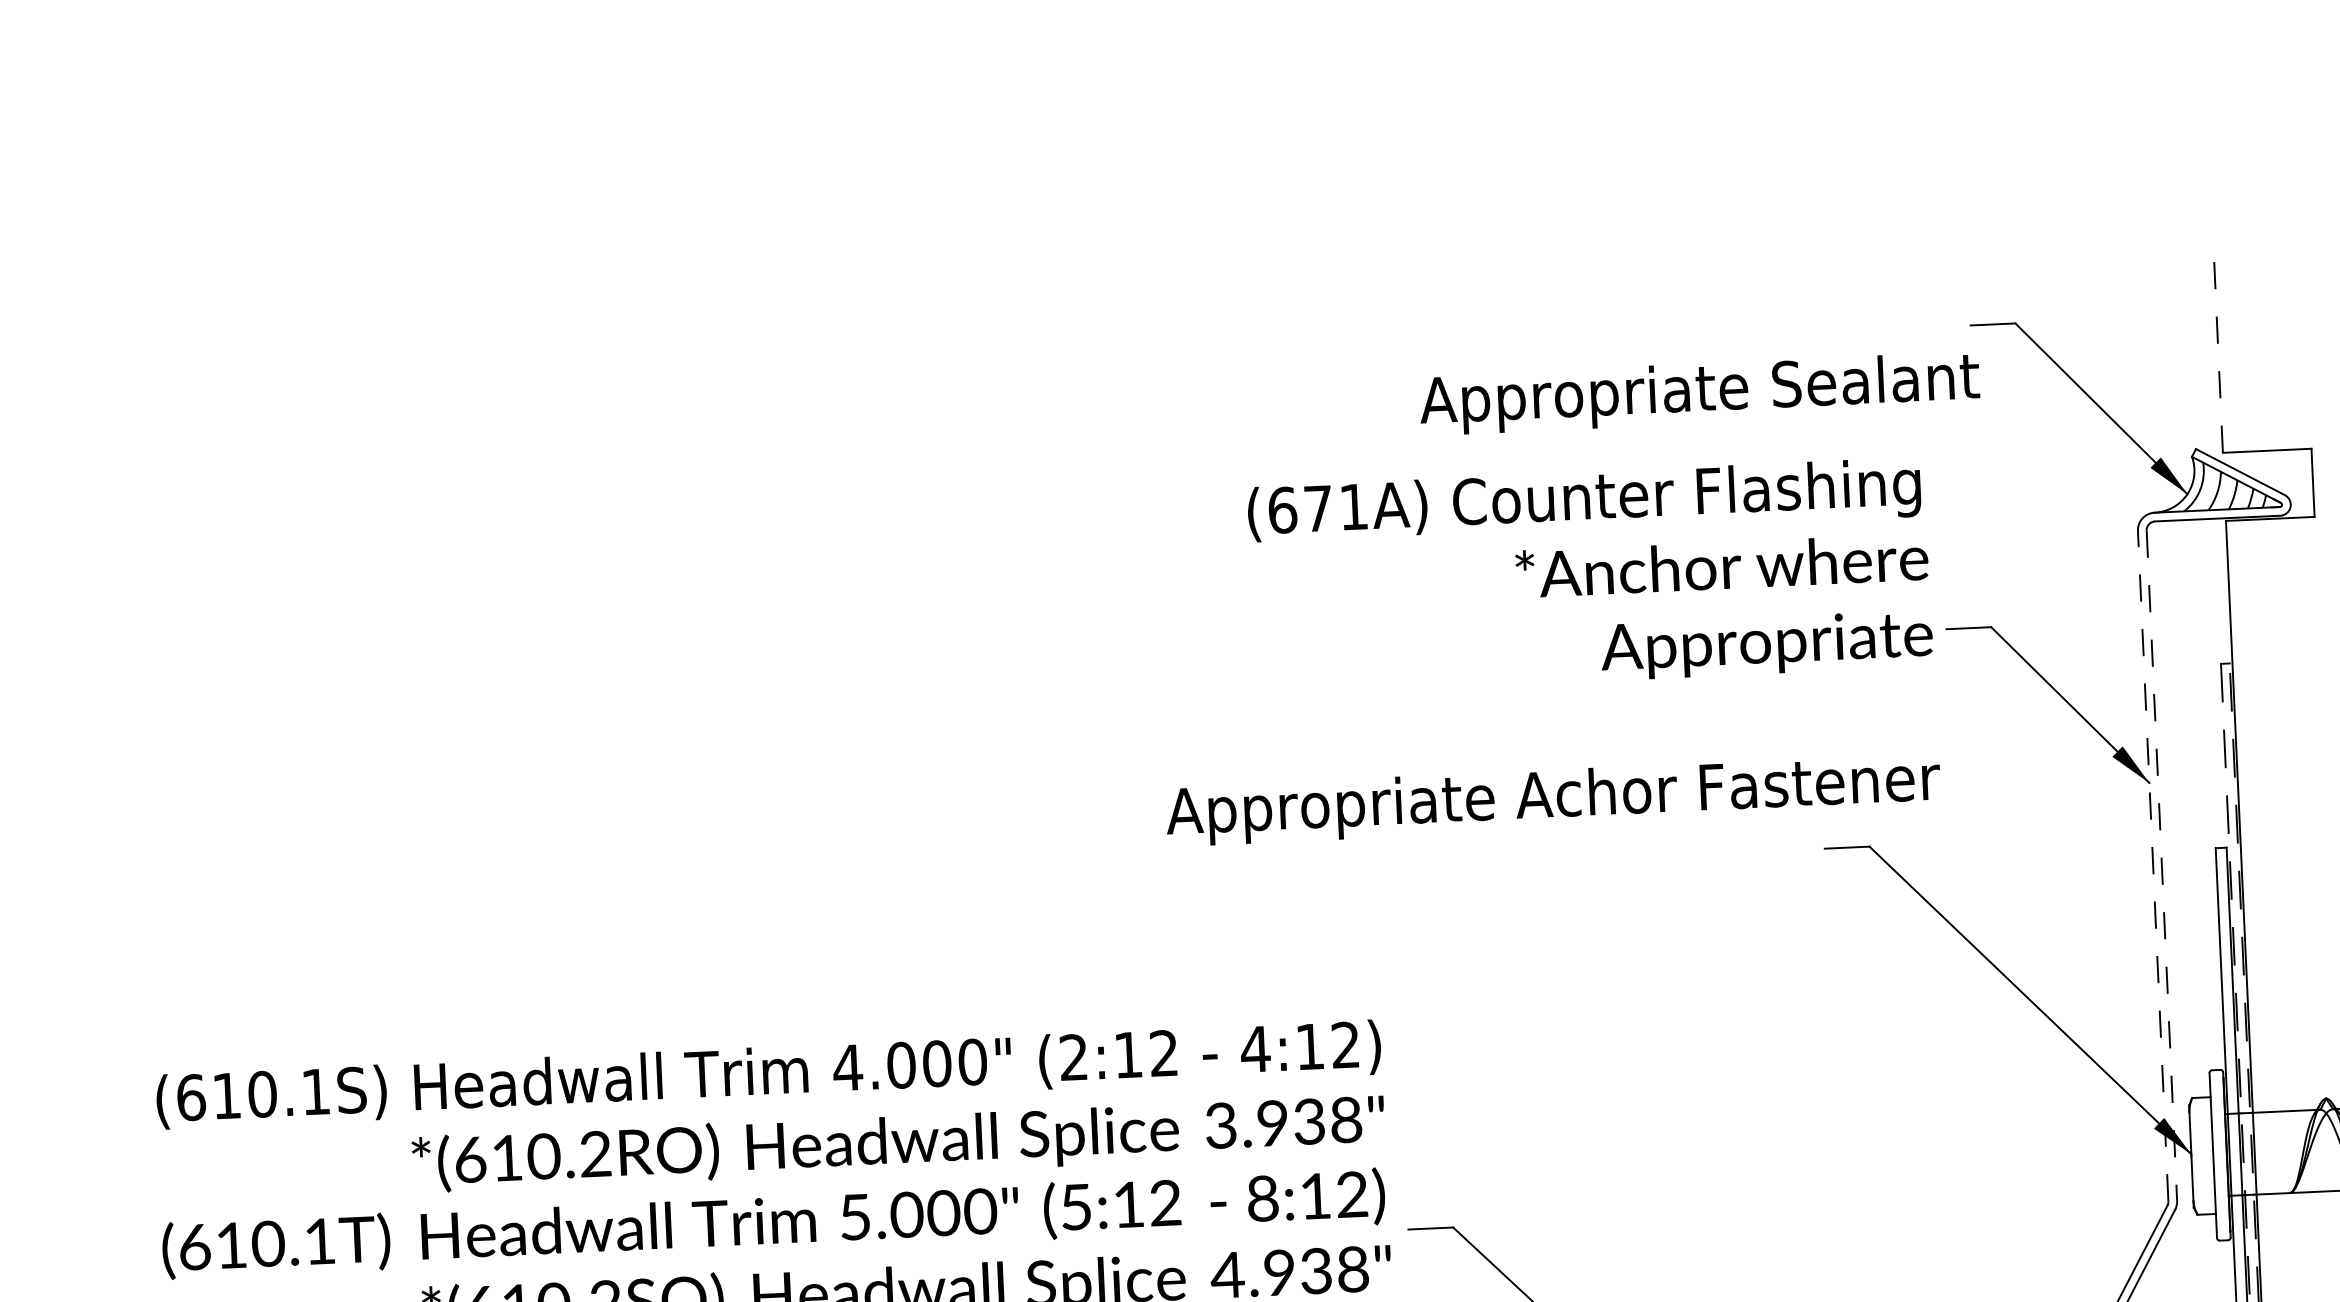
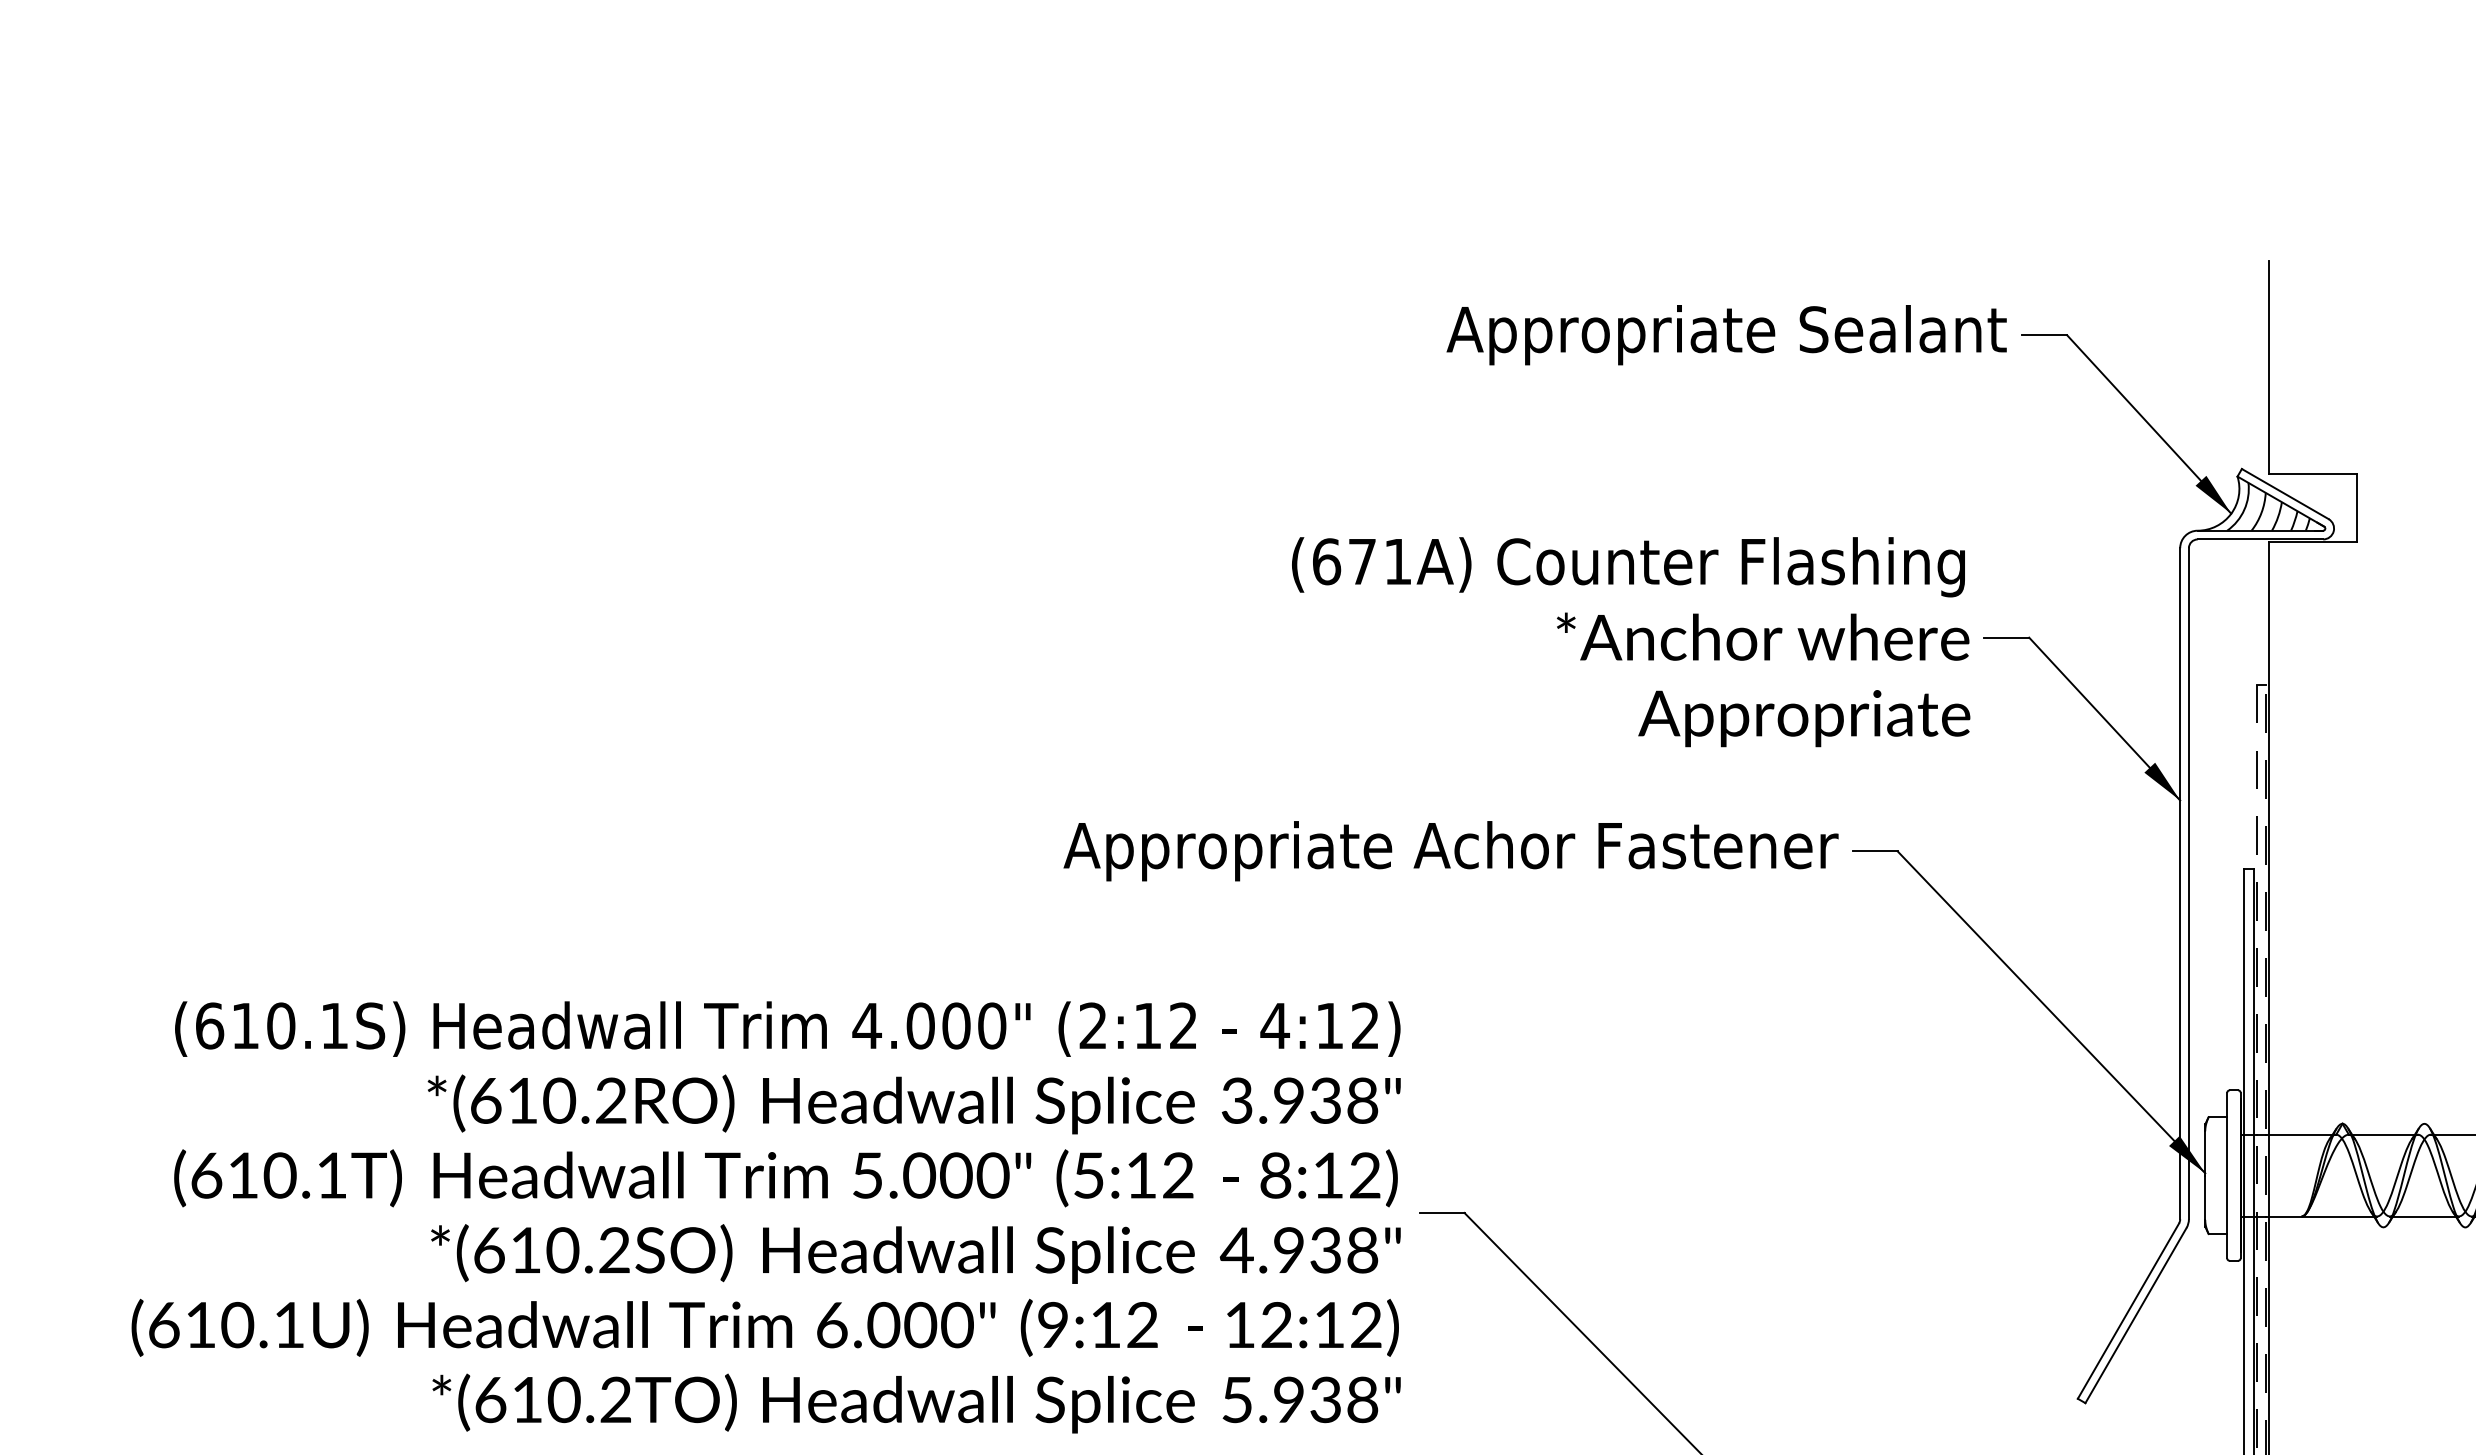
line: (2217, 346) -> (2268, 367), dashed -> solid
text: (1699, 394) -> (1726, 335), moved
text: (1590, 577) -> (1631, 642), moved
text: (1552, 800) -> (1450, 851), moved
line: (2153, 865) -> (2180, 883), dashed -> solid
line: (2161, 865) -> (2188, 883), dashed -> solid

